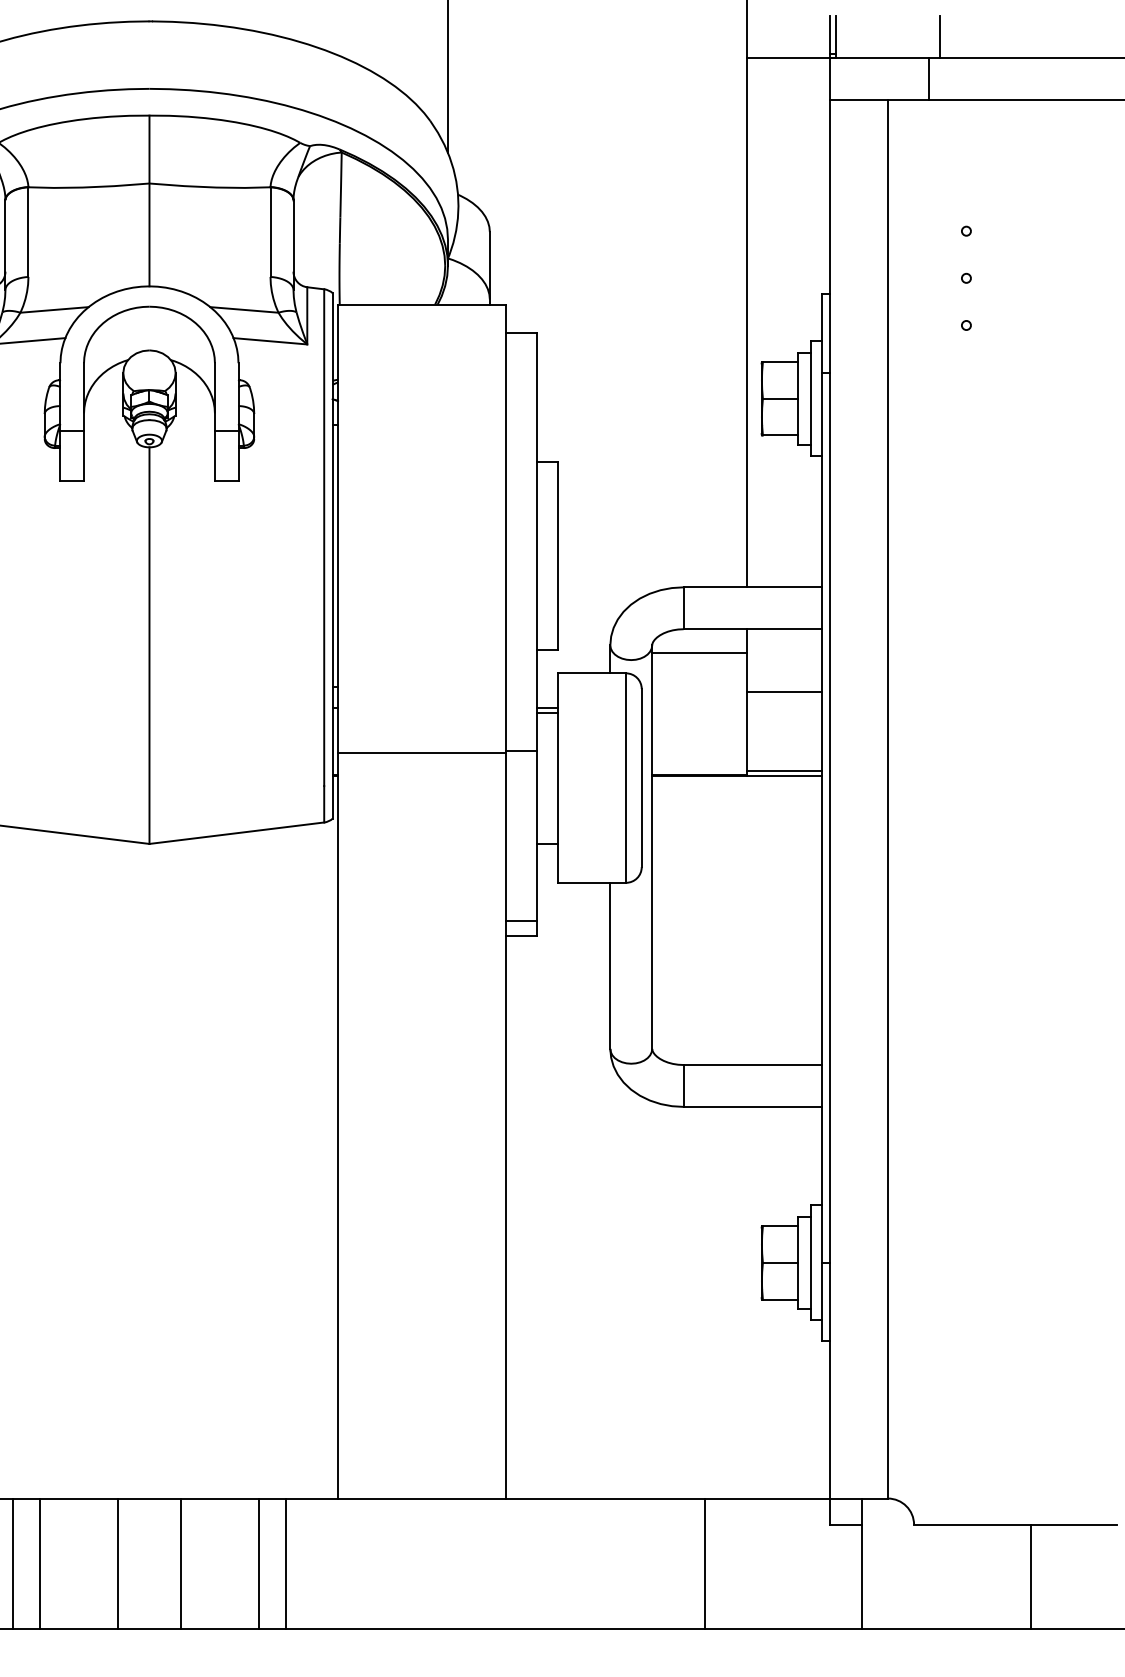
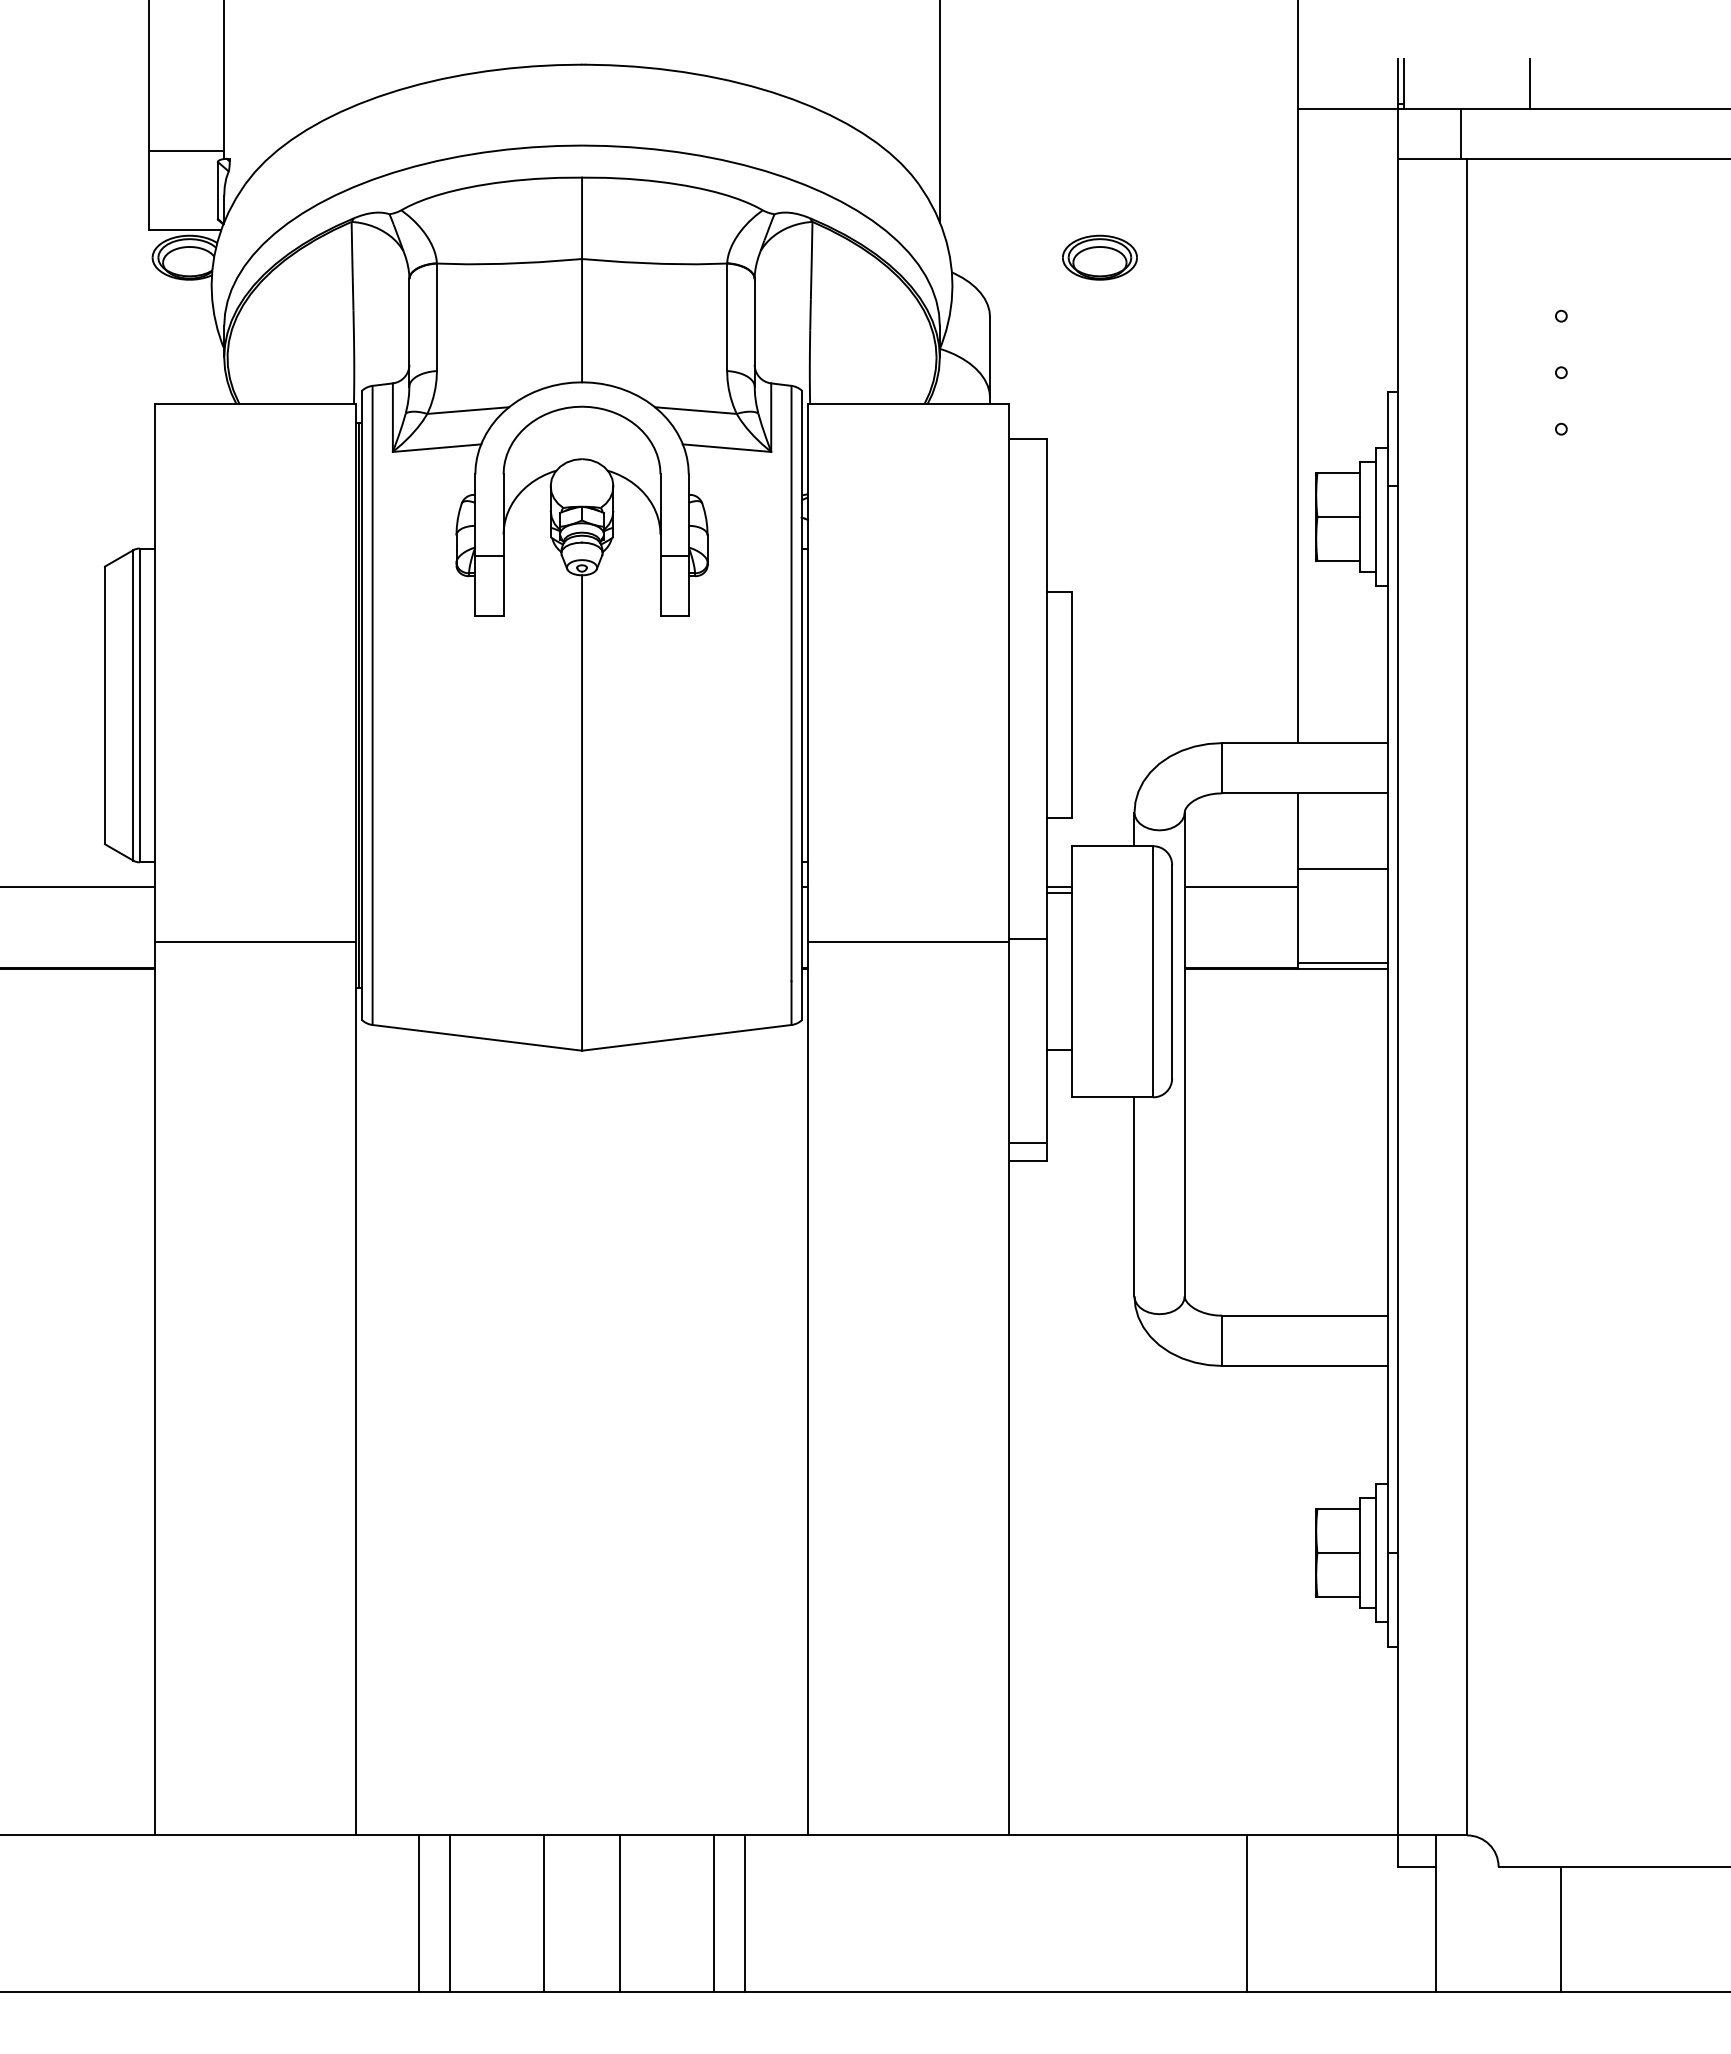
line: (928, 79) -> (1460, 134), moved
part: (581, 182) -> (1099, 257), added
line: (698, 652) -> (1240, 887), moved
line: (1030, 1577) -> (1561, 1929), moved

